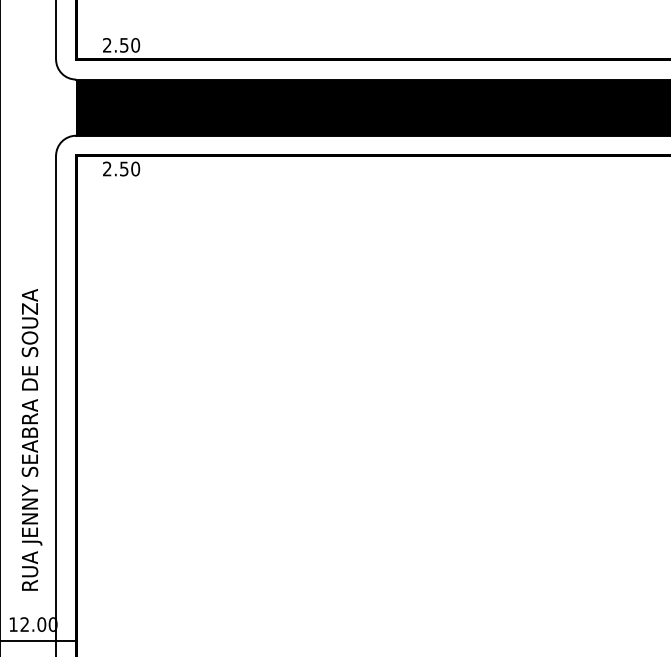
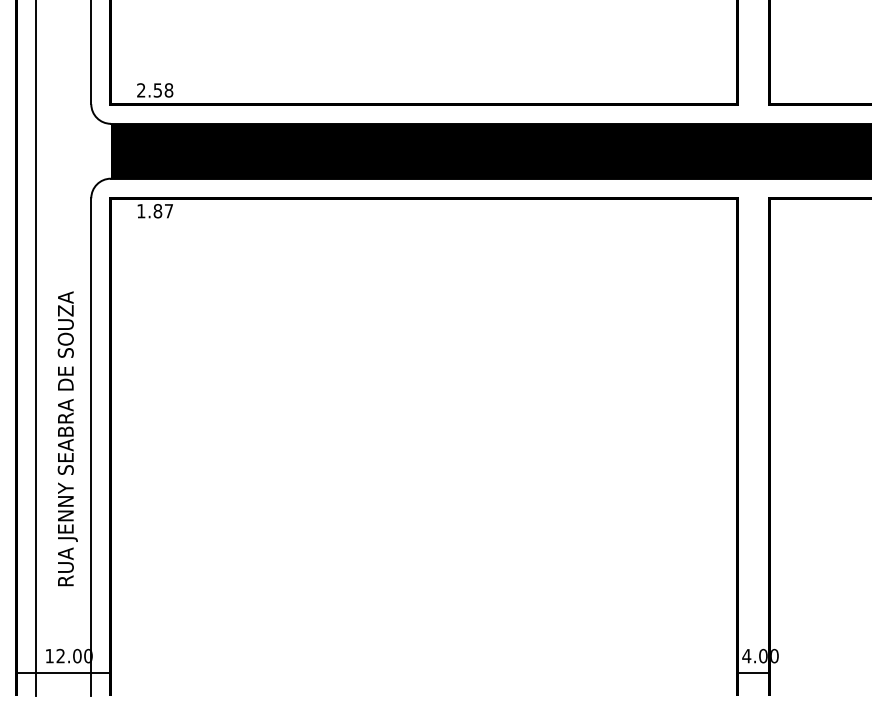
text: (135, 45) -> (168, 90), 2.50 -> 2.58
text: (121, 169) -> (155, 211), 2.50 -> 1.87
text: (31, 439) -> (67, 438), moved

